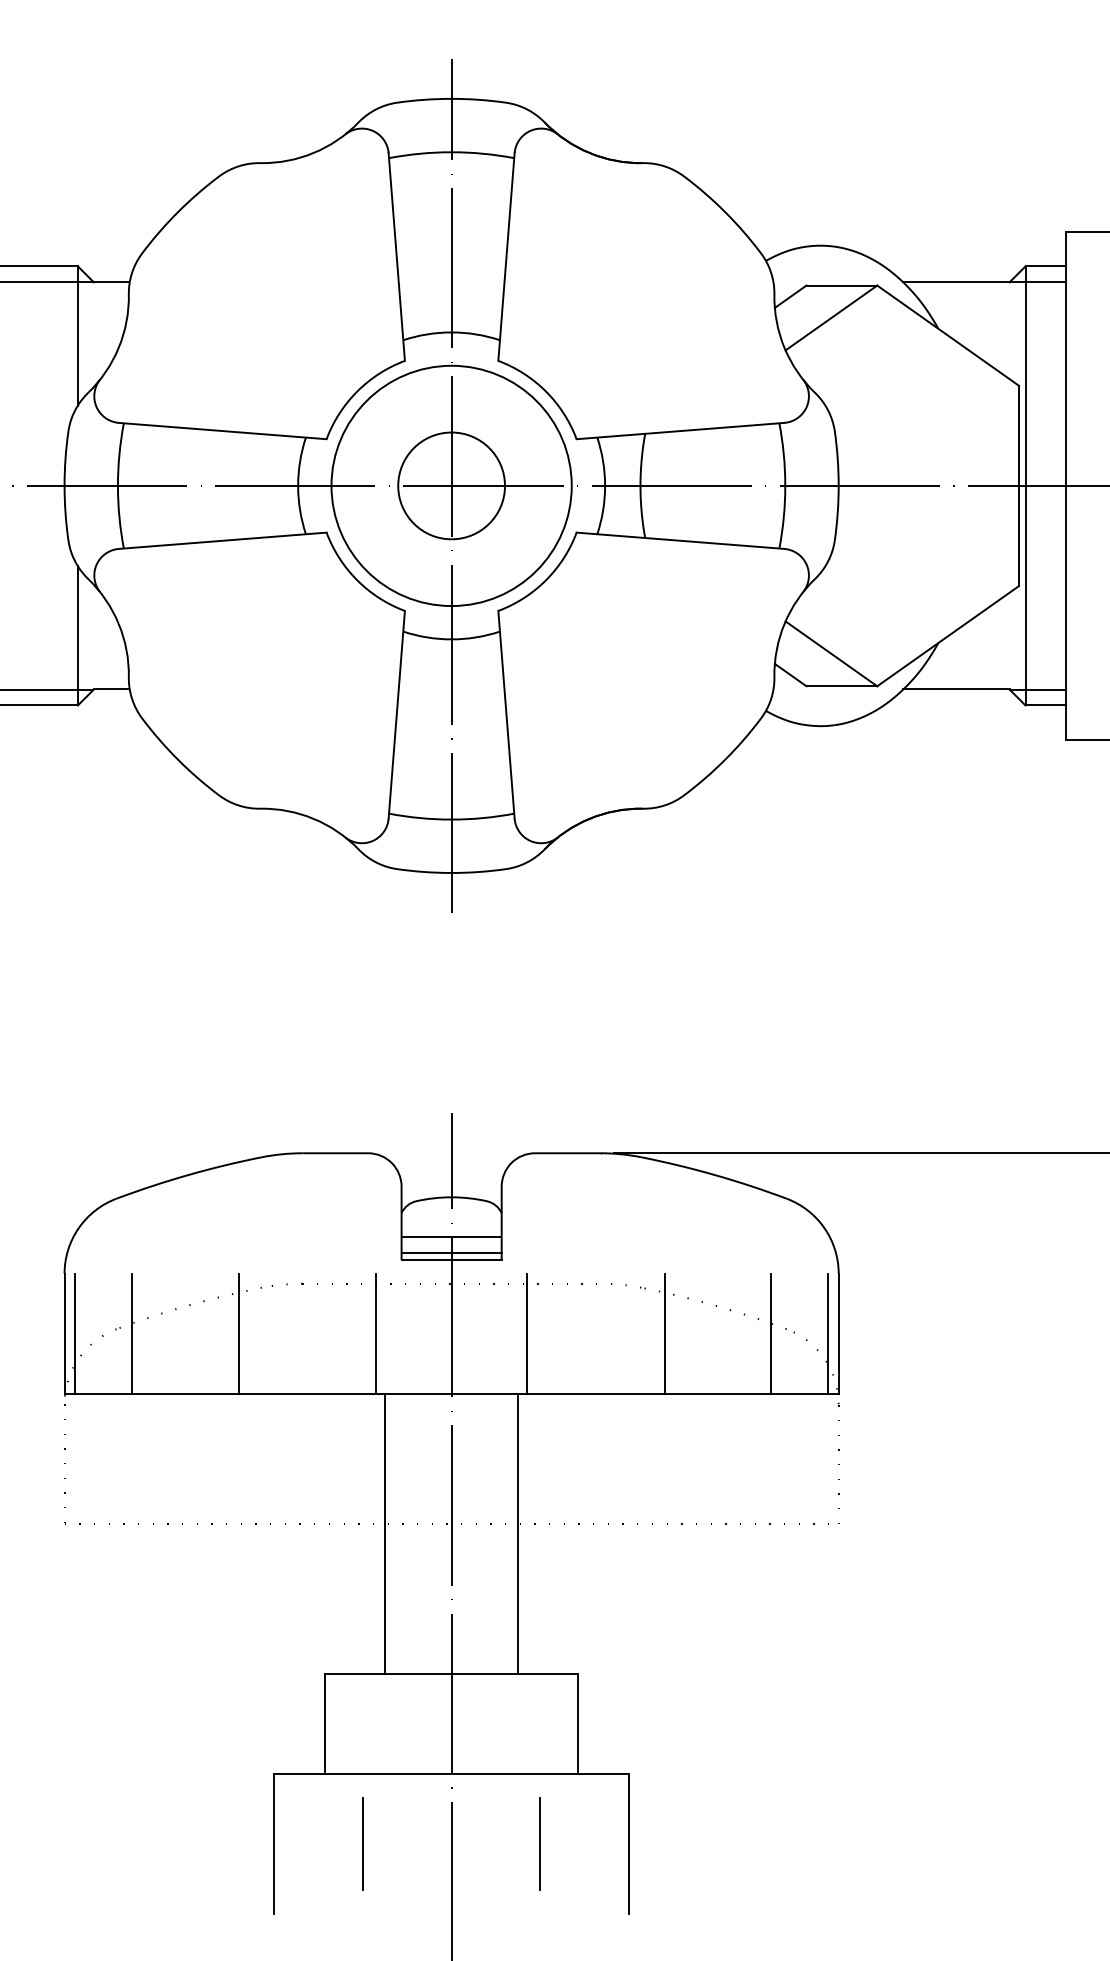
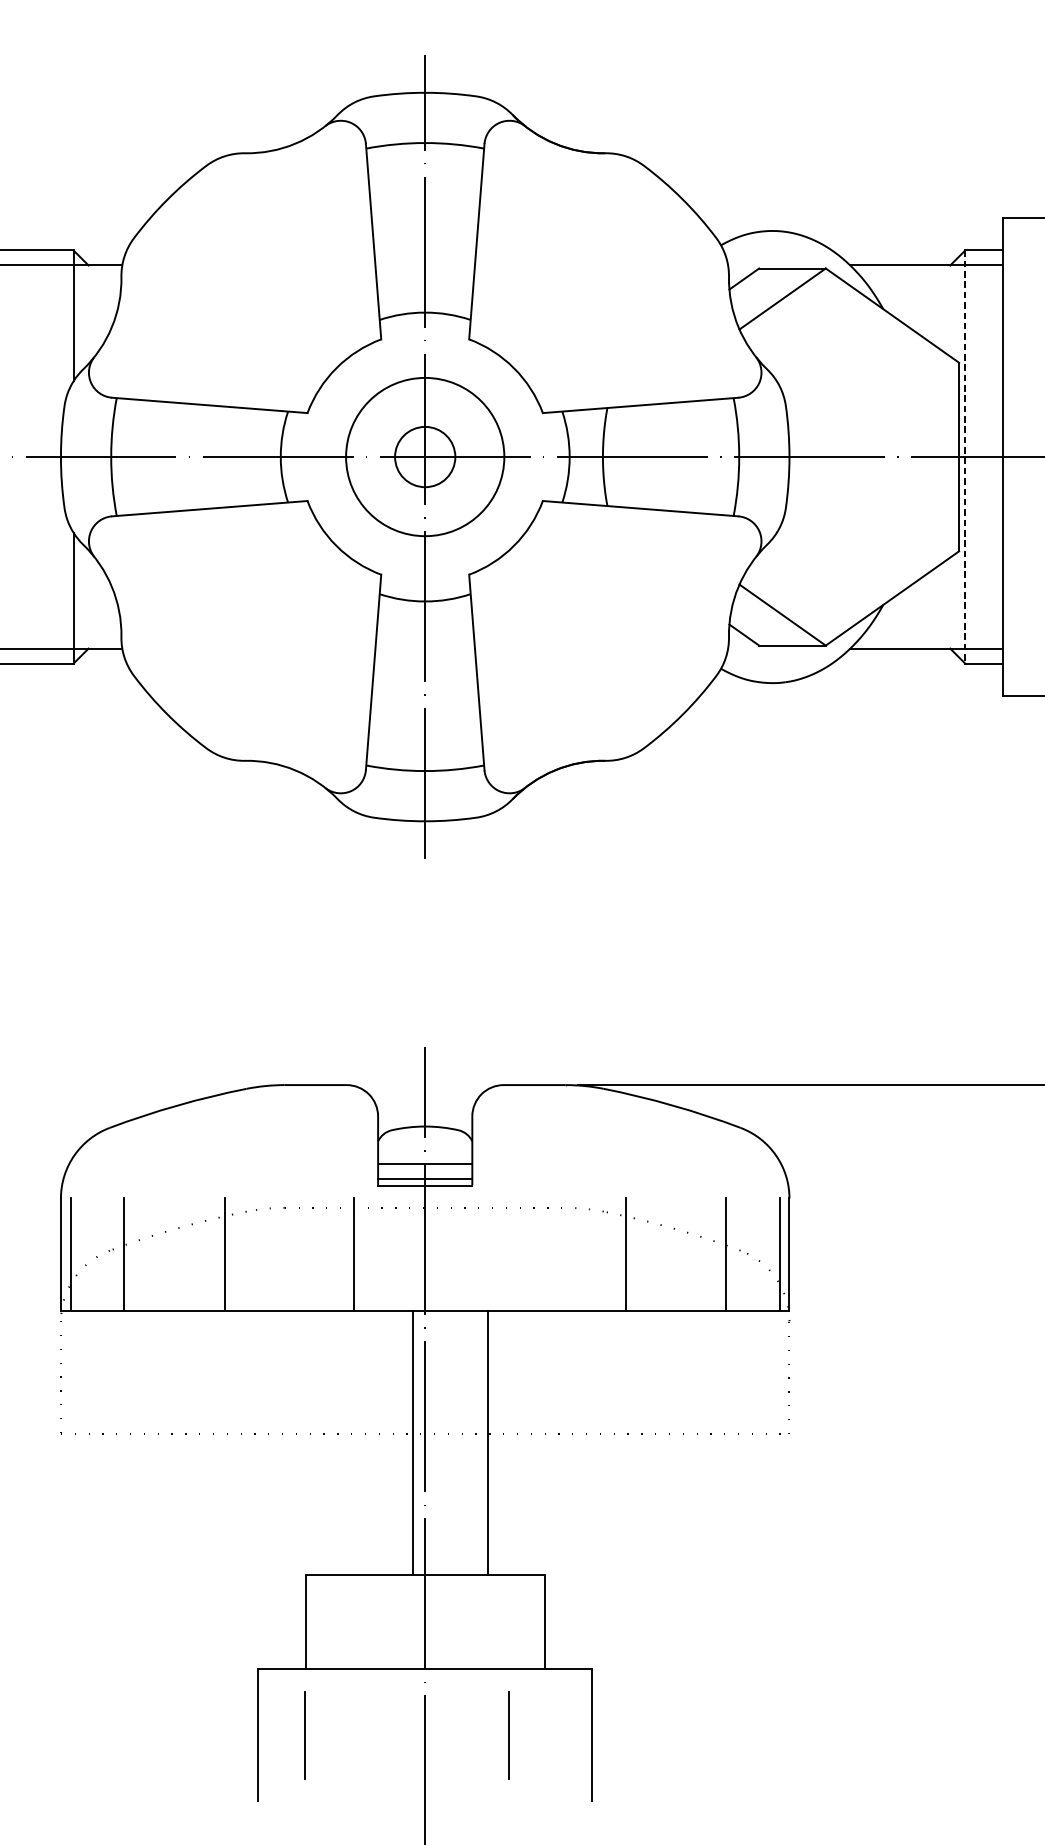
circle: (451, 485) -> (425, 456), size x0.6
circle: (451, 485) -> (425, 456), size x0.7
line: (1025, 485) -> (965, 456), solid -> dashed
line: (526, 1333) -> (495, 1254), removed
line: (384, 1533) -> (412, 1442), moved
line: (362, 1843) -> (304, 1734), moved

